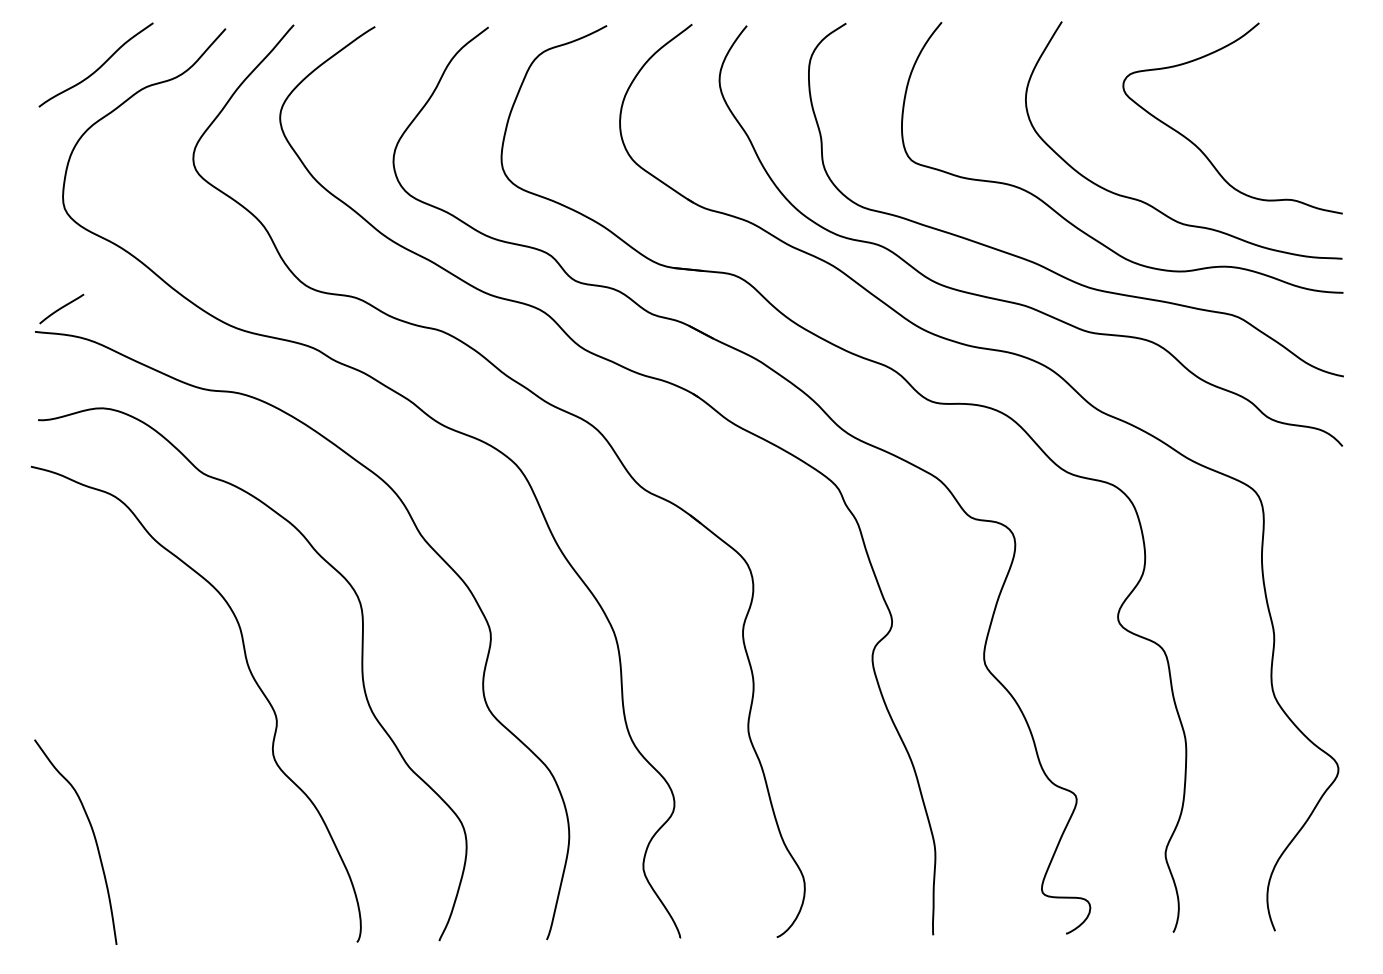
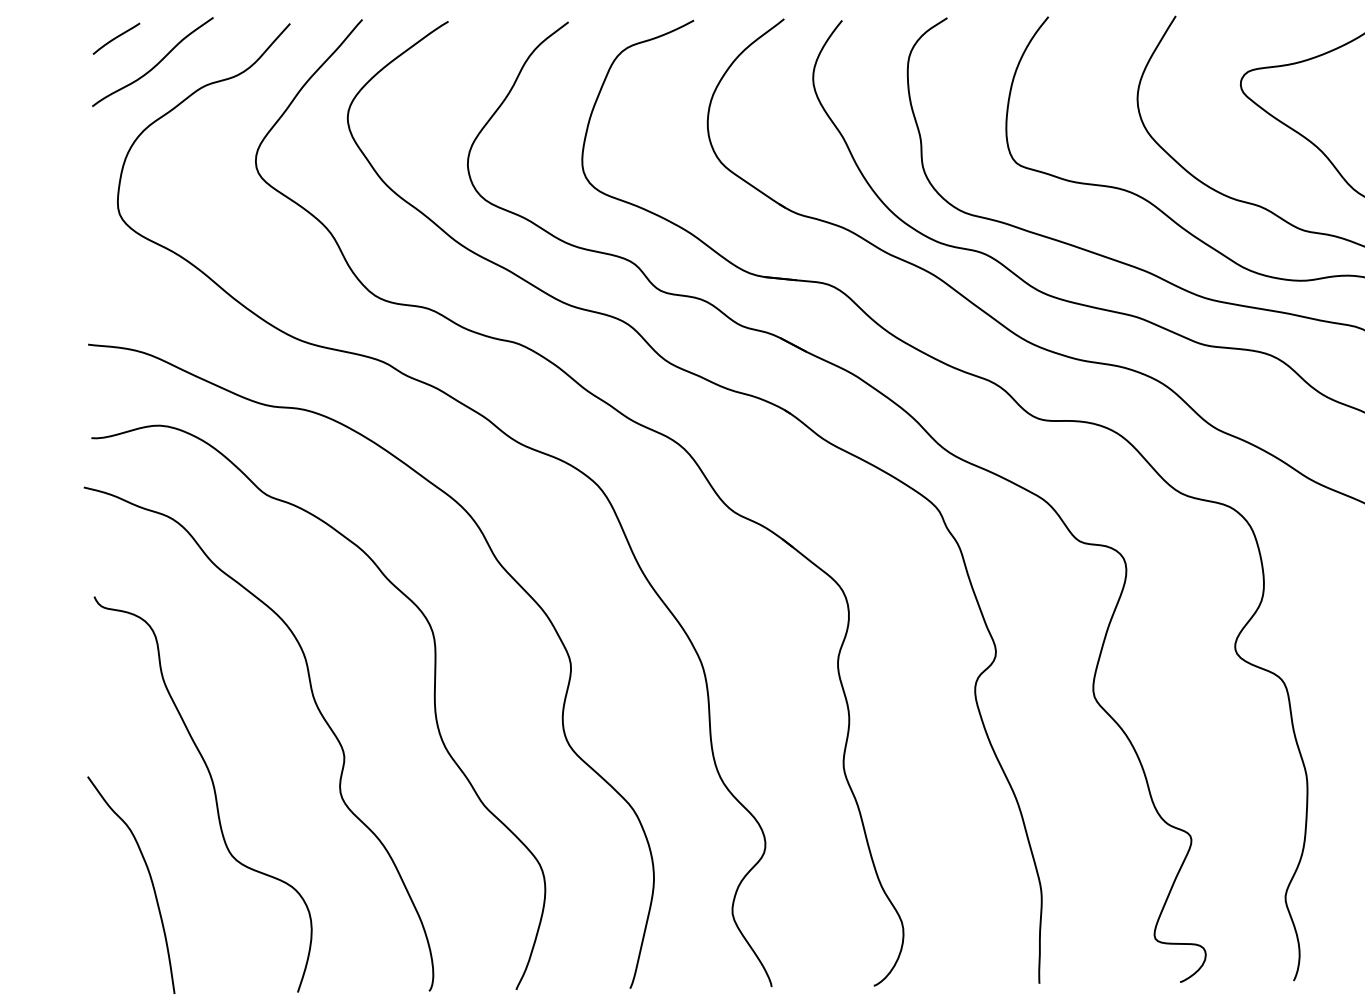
curve: (61, 308) -> (116, 38), moved
curve: (153, 754) -> (213, 792), added

